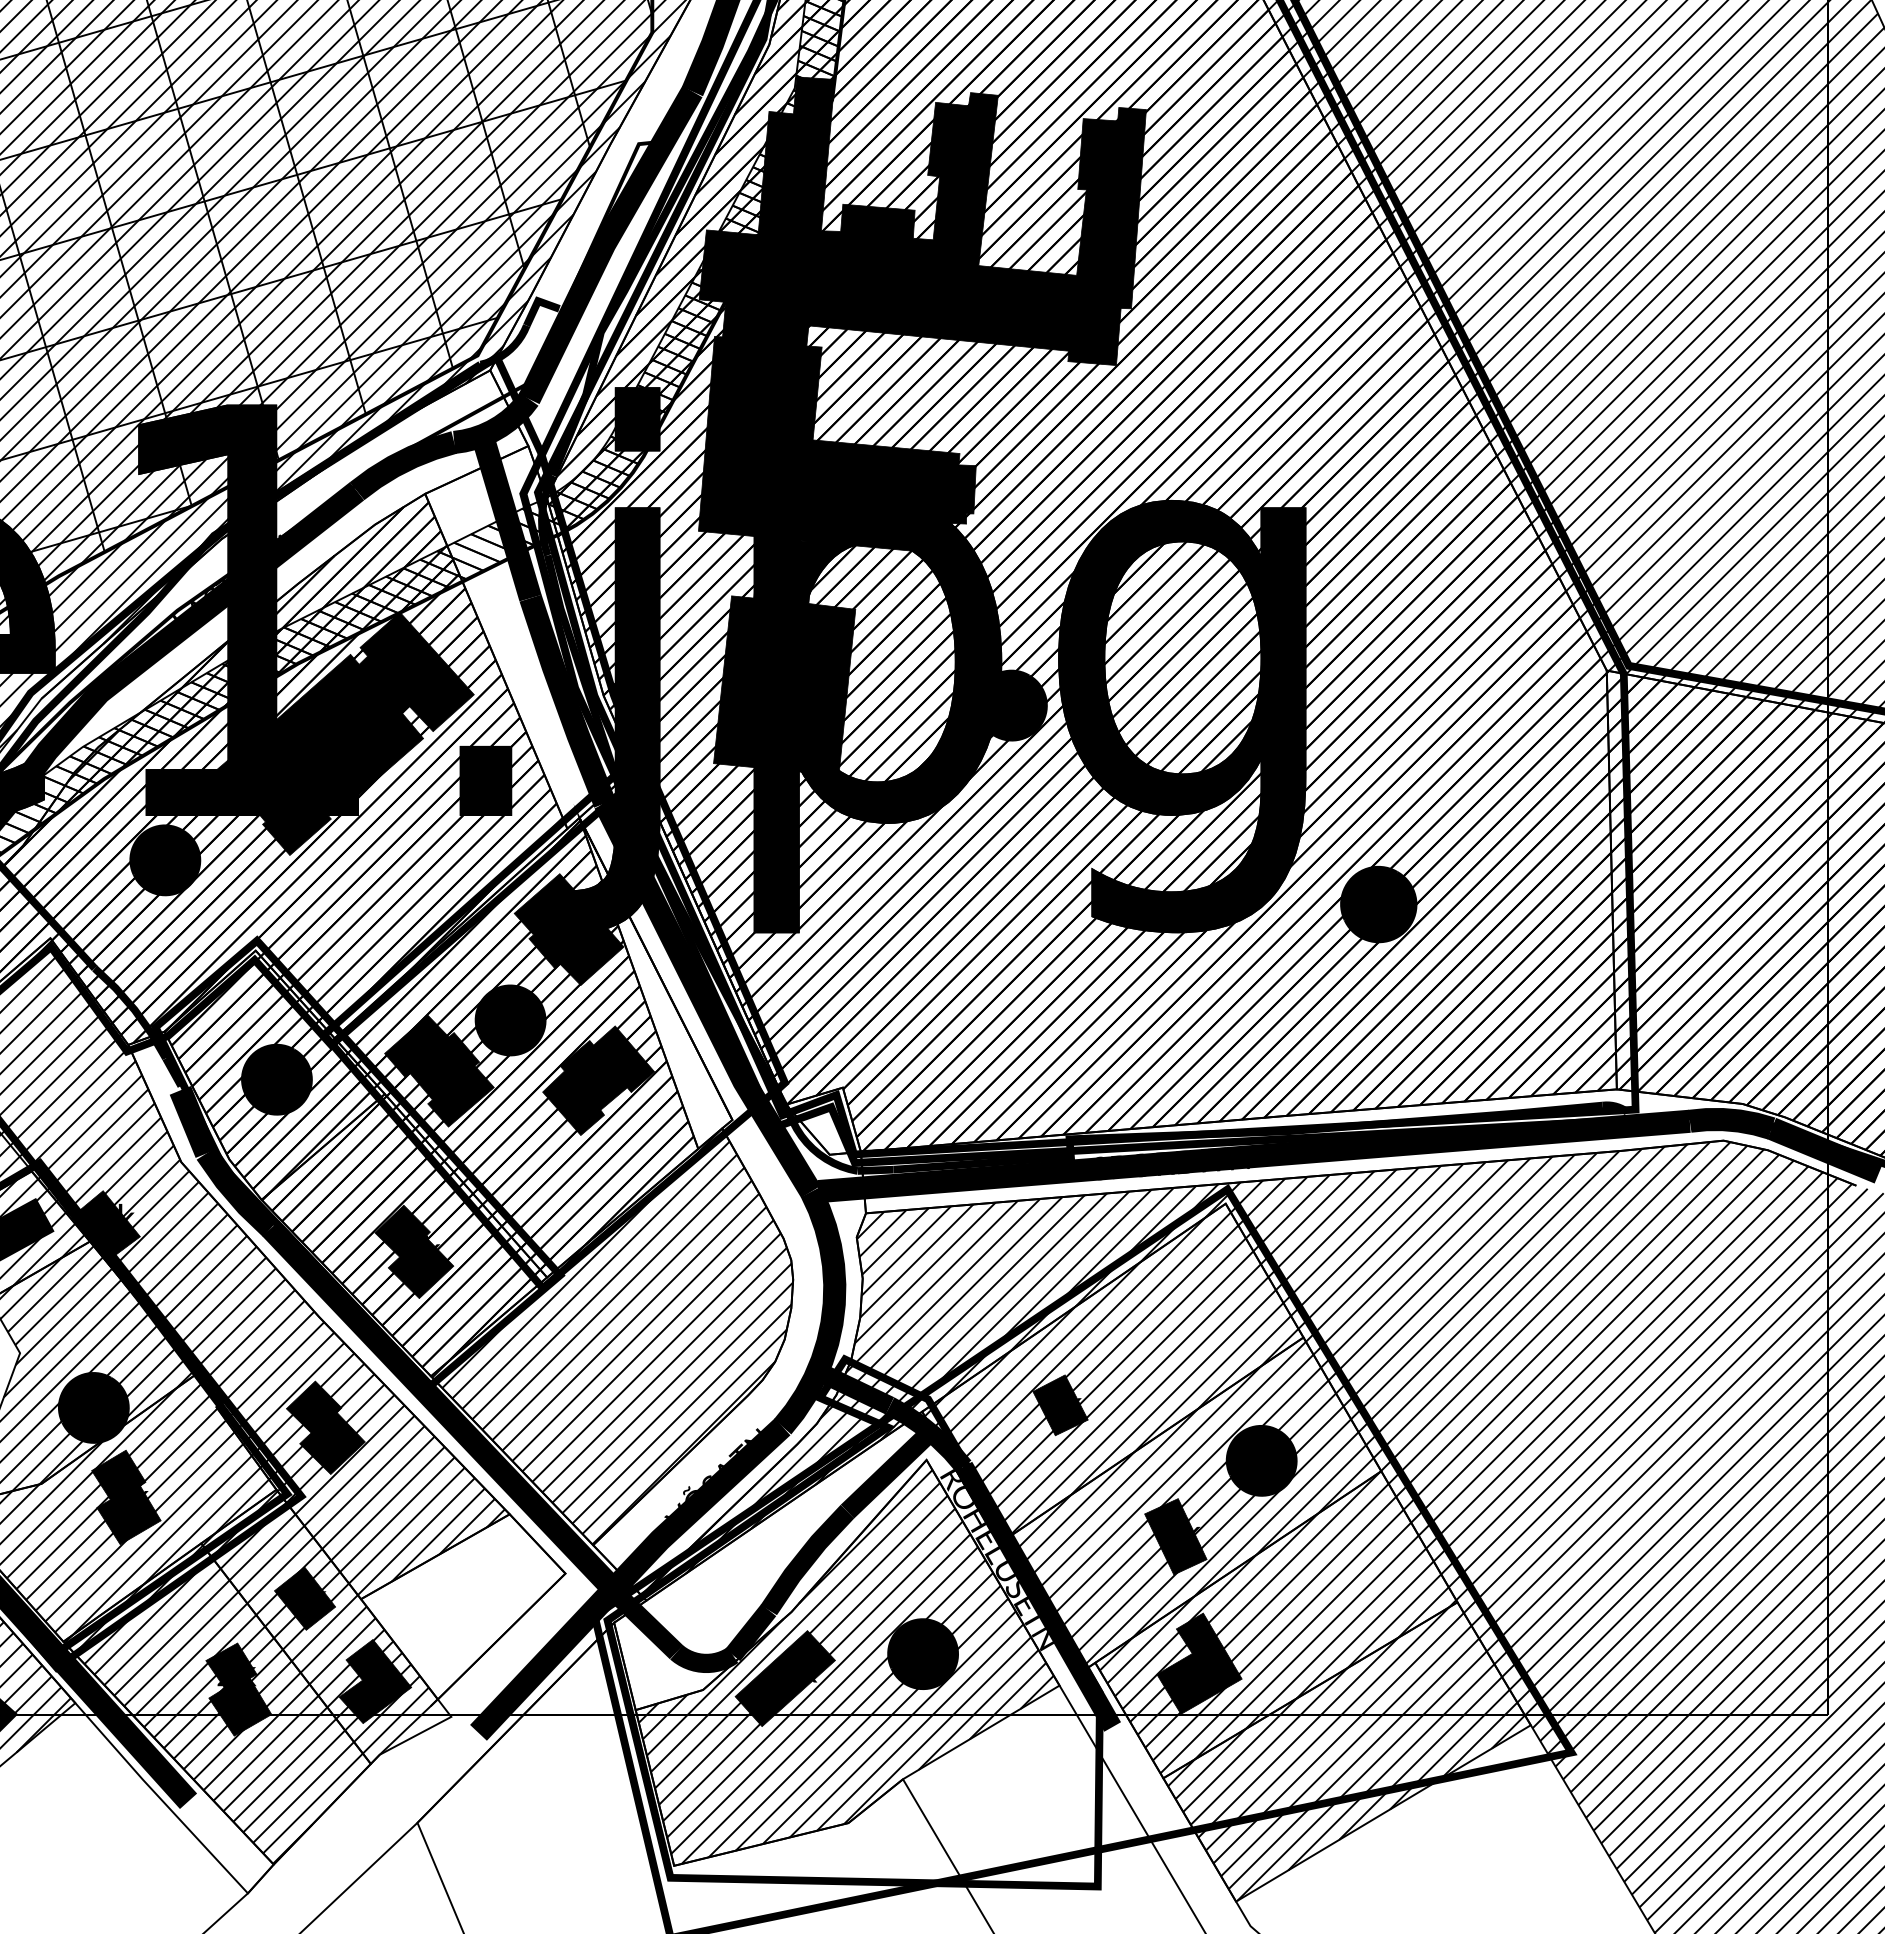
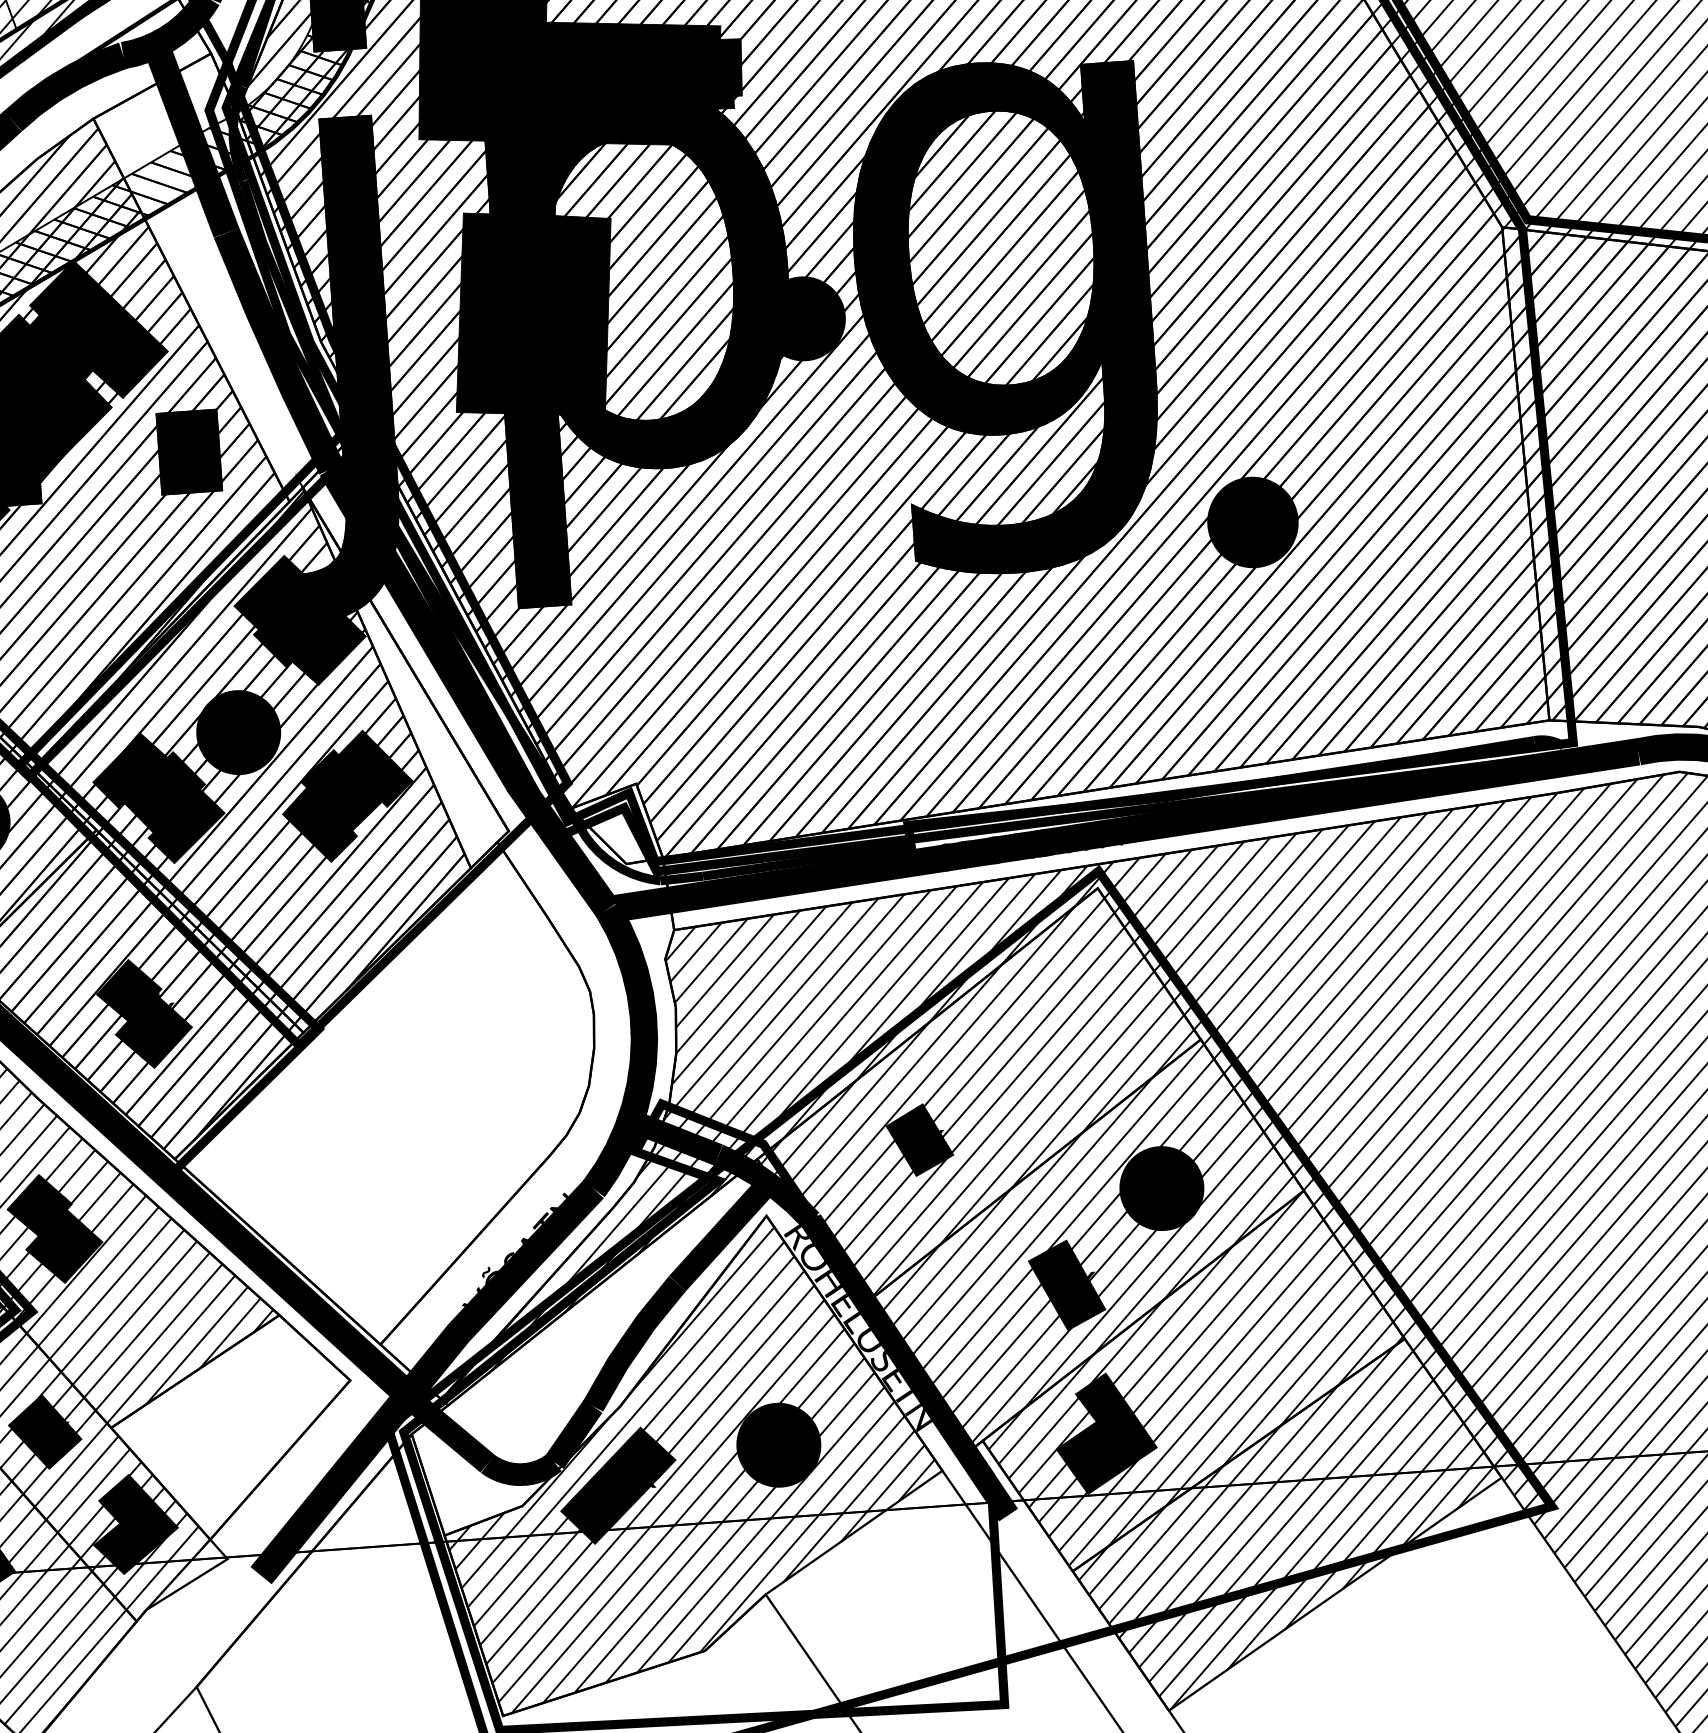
hatch: (612, 1336) -> (385, 1096), removed

